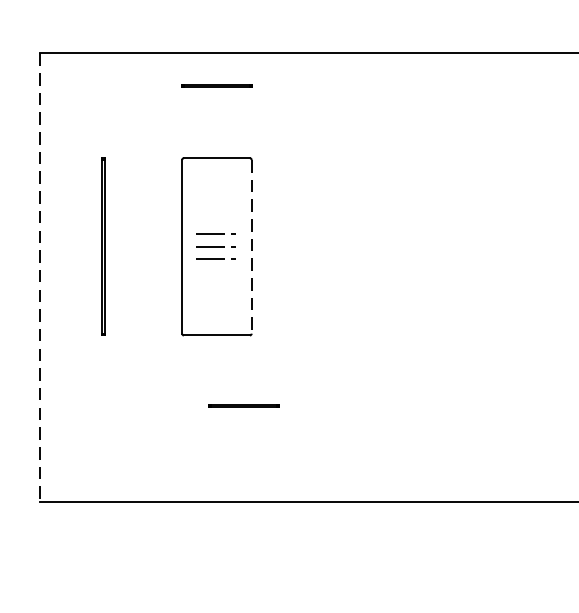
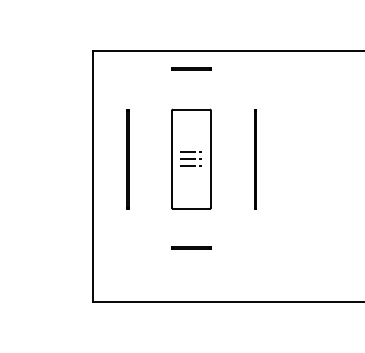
line: (250, 247) -> (210, 159), dashed -> solid
line: (331, 247) -> (255, 159), added
line: (39, 277) -> (92, 176), dashed -> solid
line: (243, 404) -> (191, 247), moved

